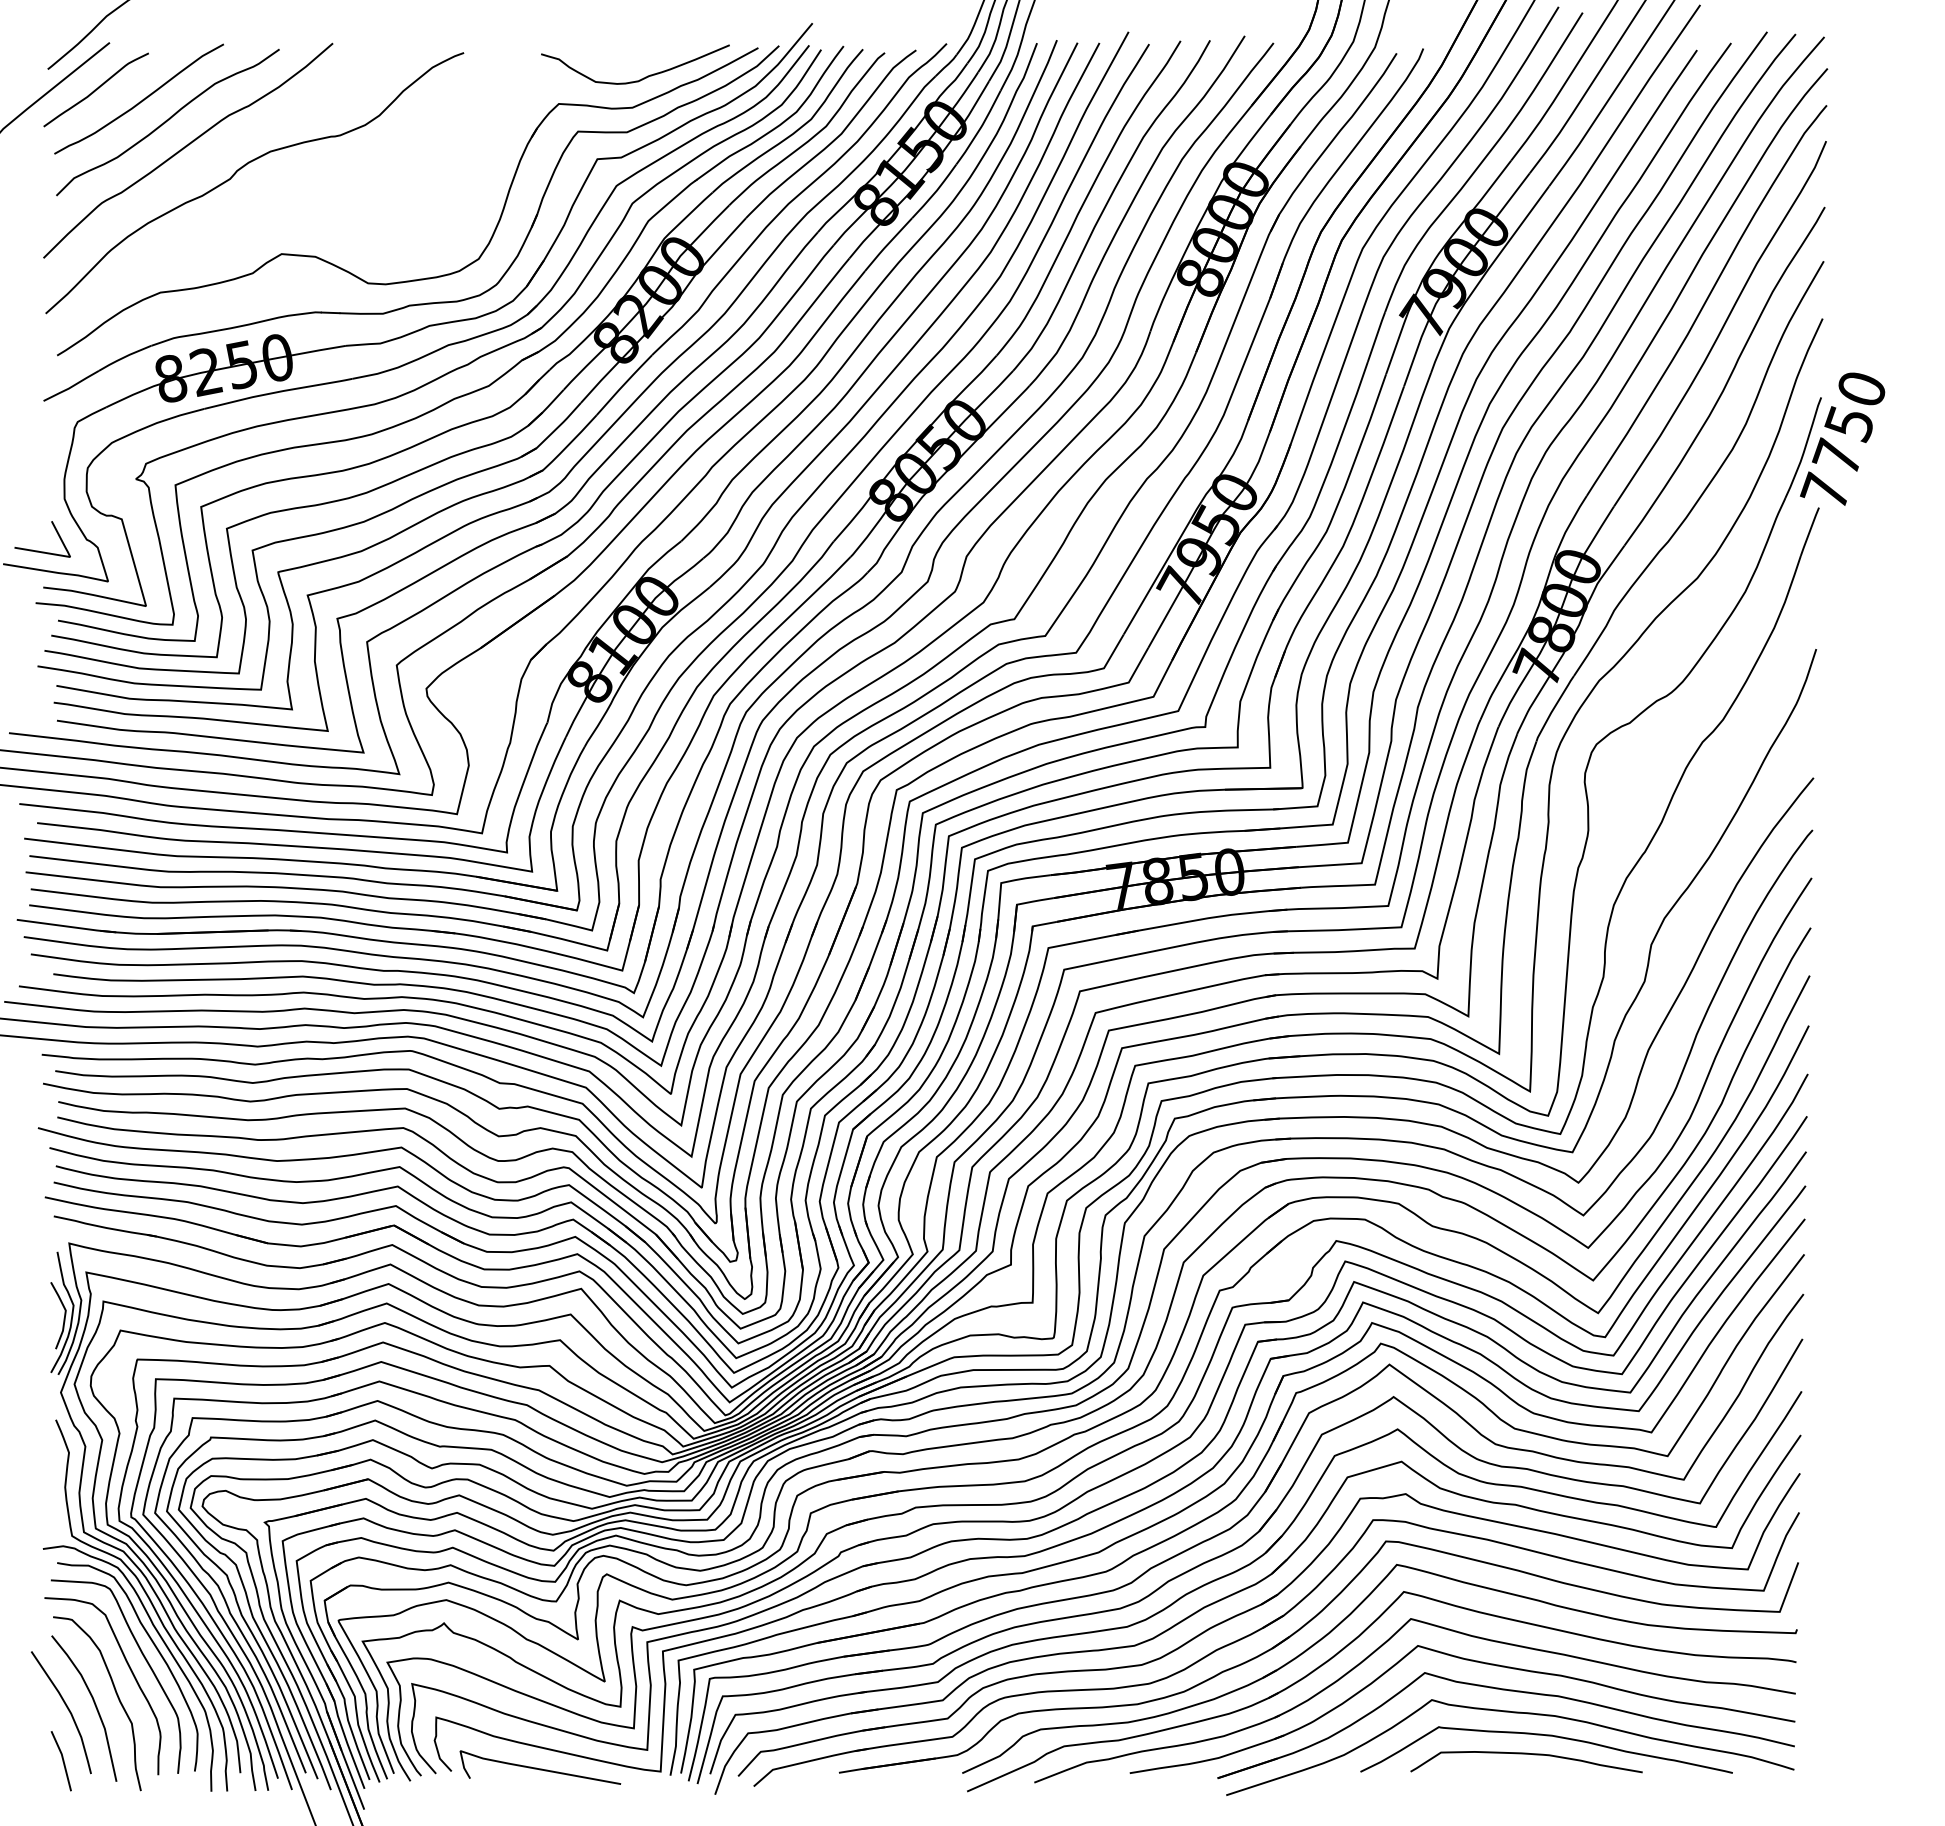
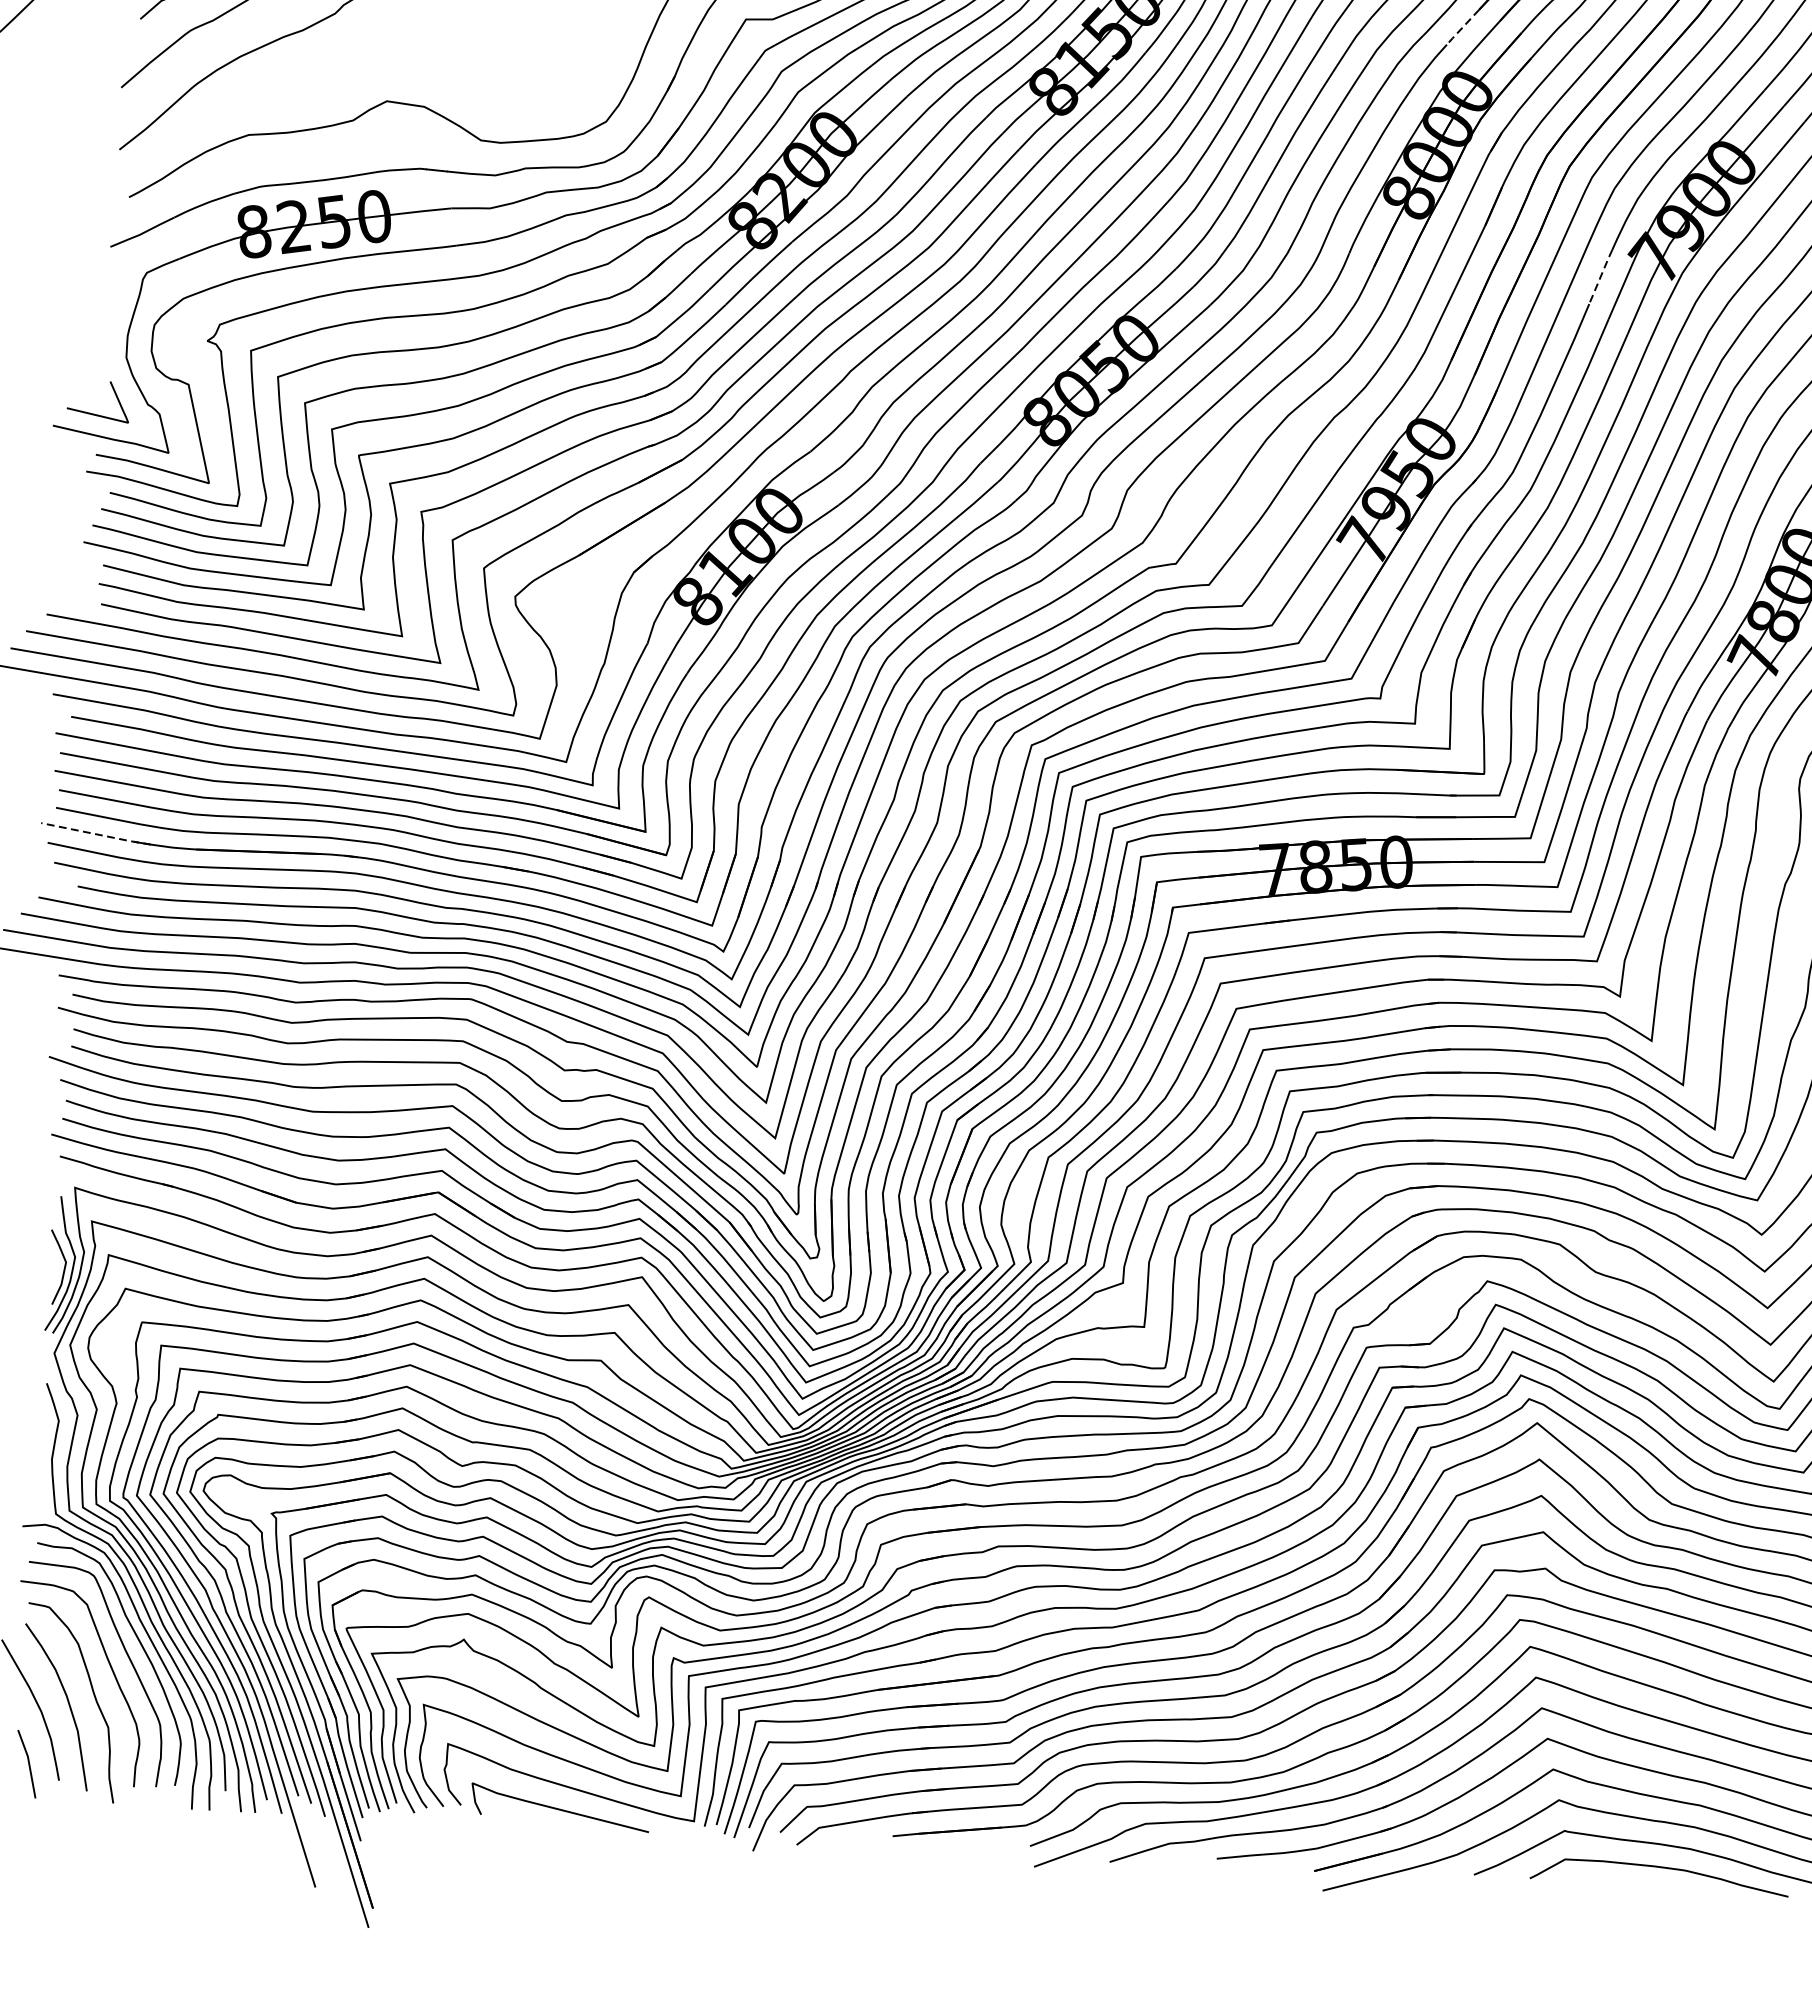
line: (1237, 122) -> (1462, 27), solid -> dashed
line: (1376, 336) -> (1600, 276), solid -> dashed
line: (67, 926) -> (97, 834), solid -> dashed

